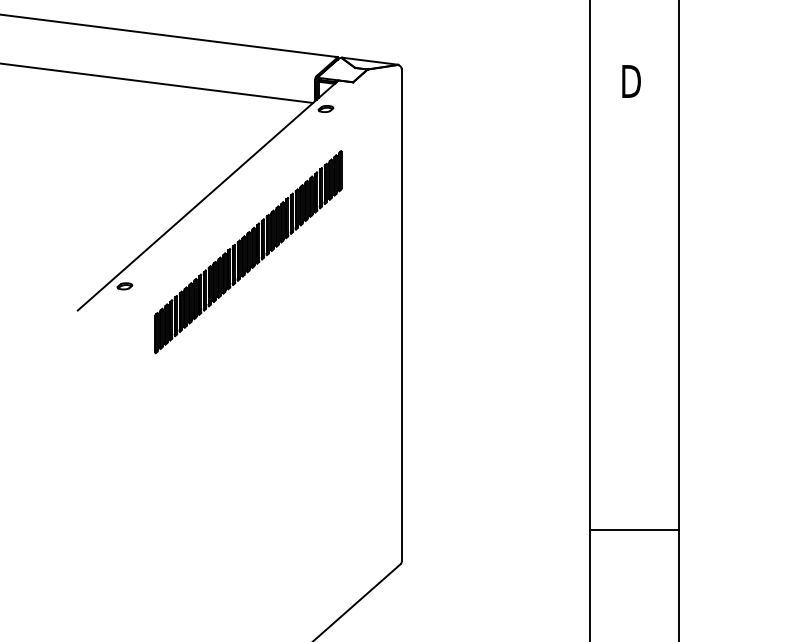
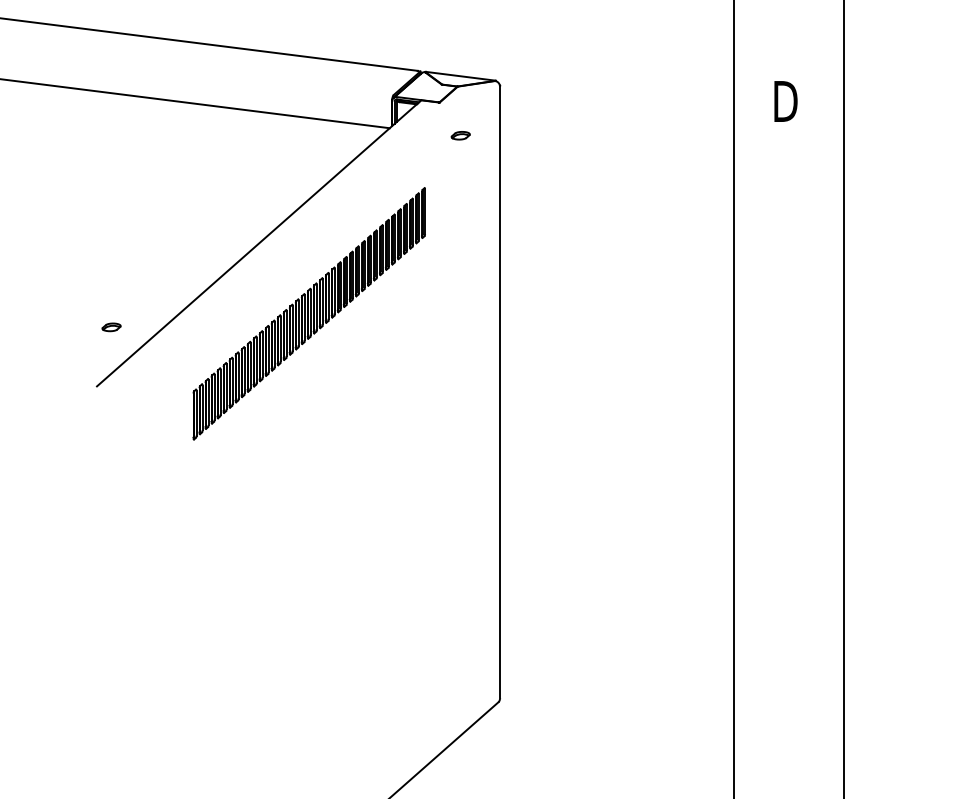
part: (325, 108) -> (460, 135), moved
part: (124, 286) -> (111, 327), moved
line: (633, 529) -> (788, 659), removed

